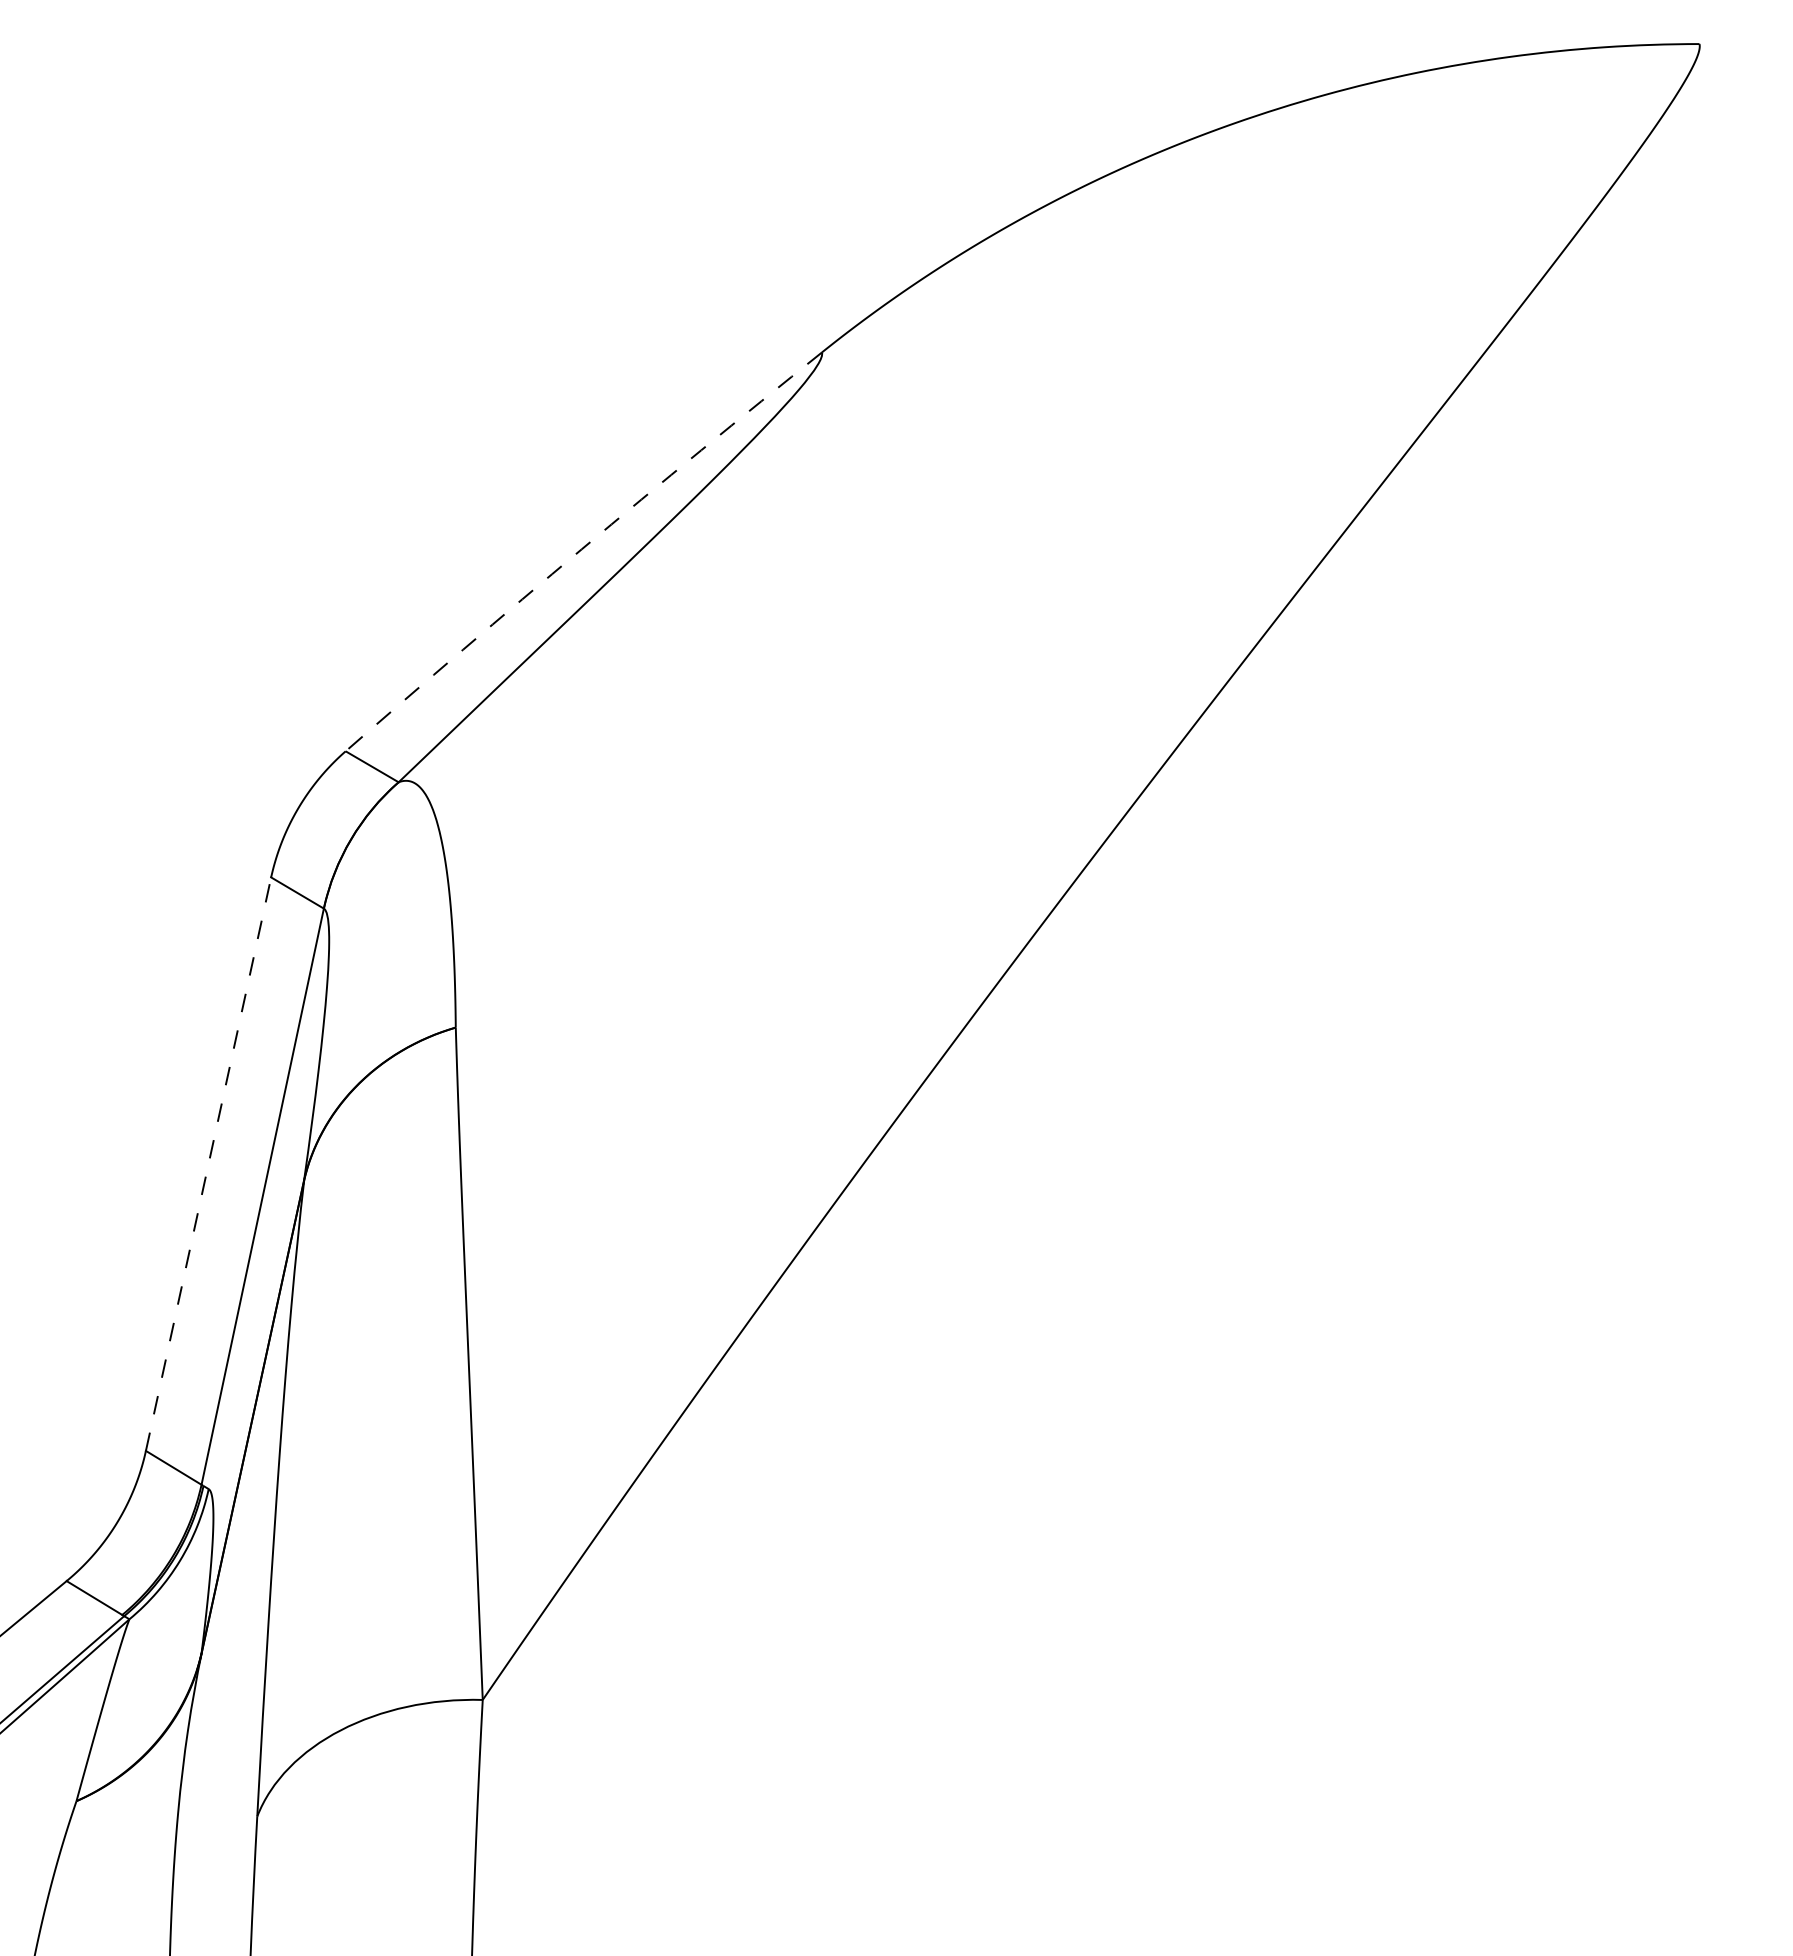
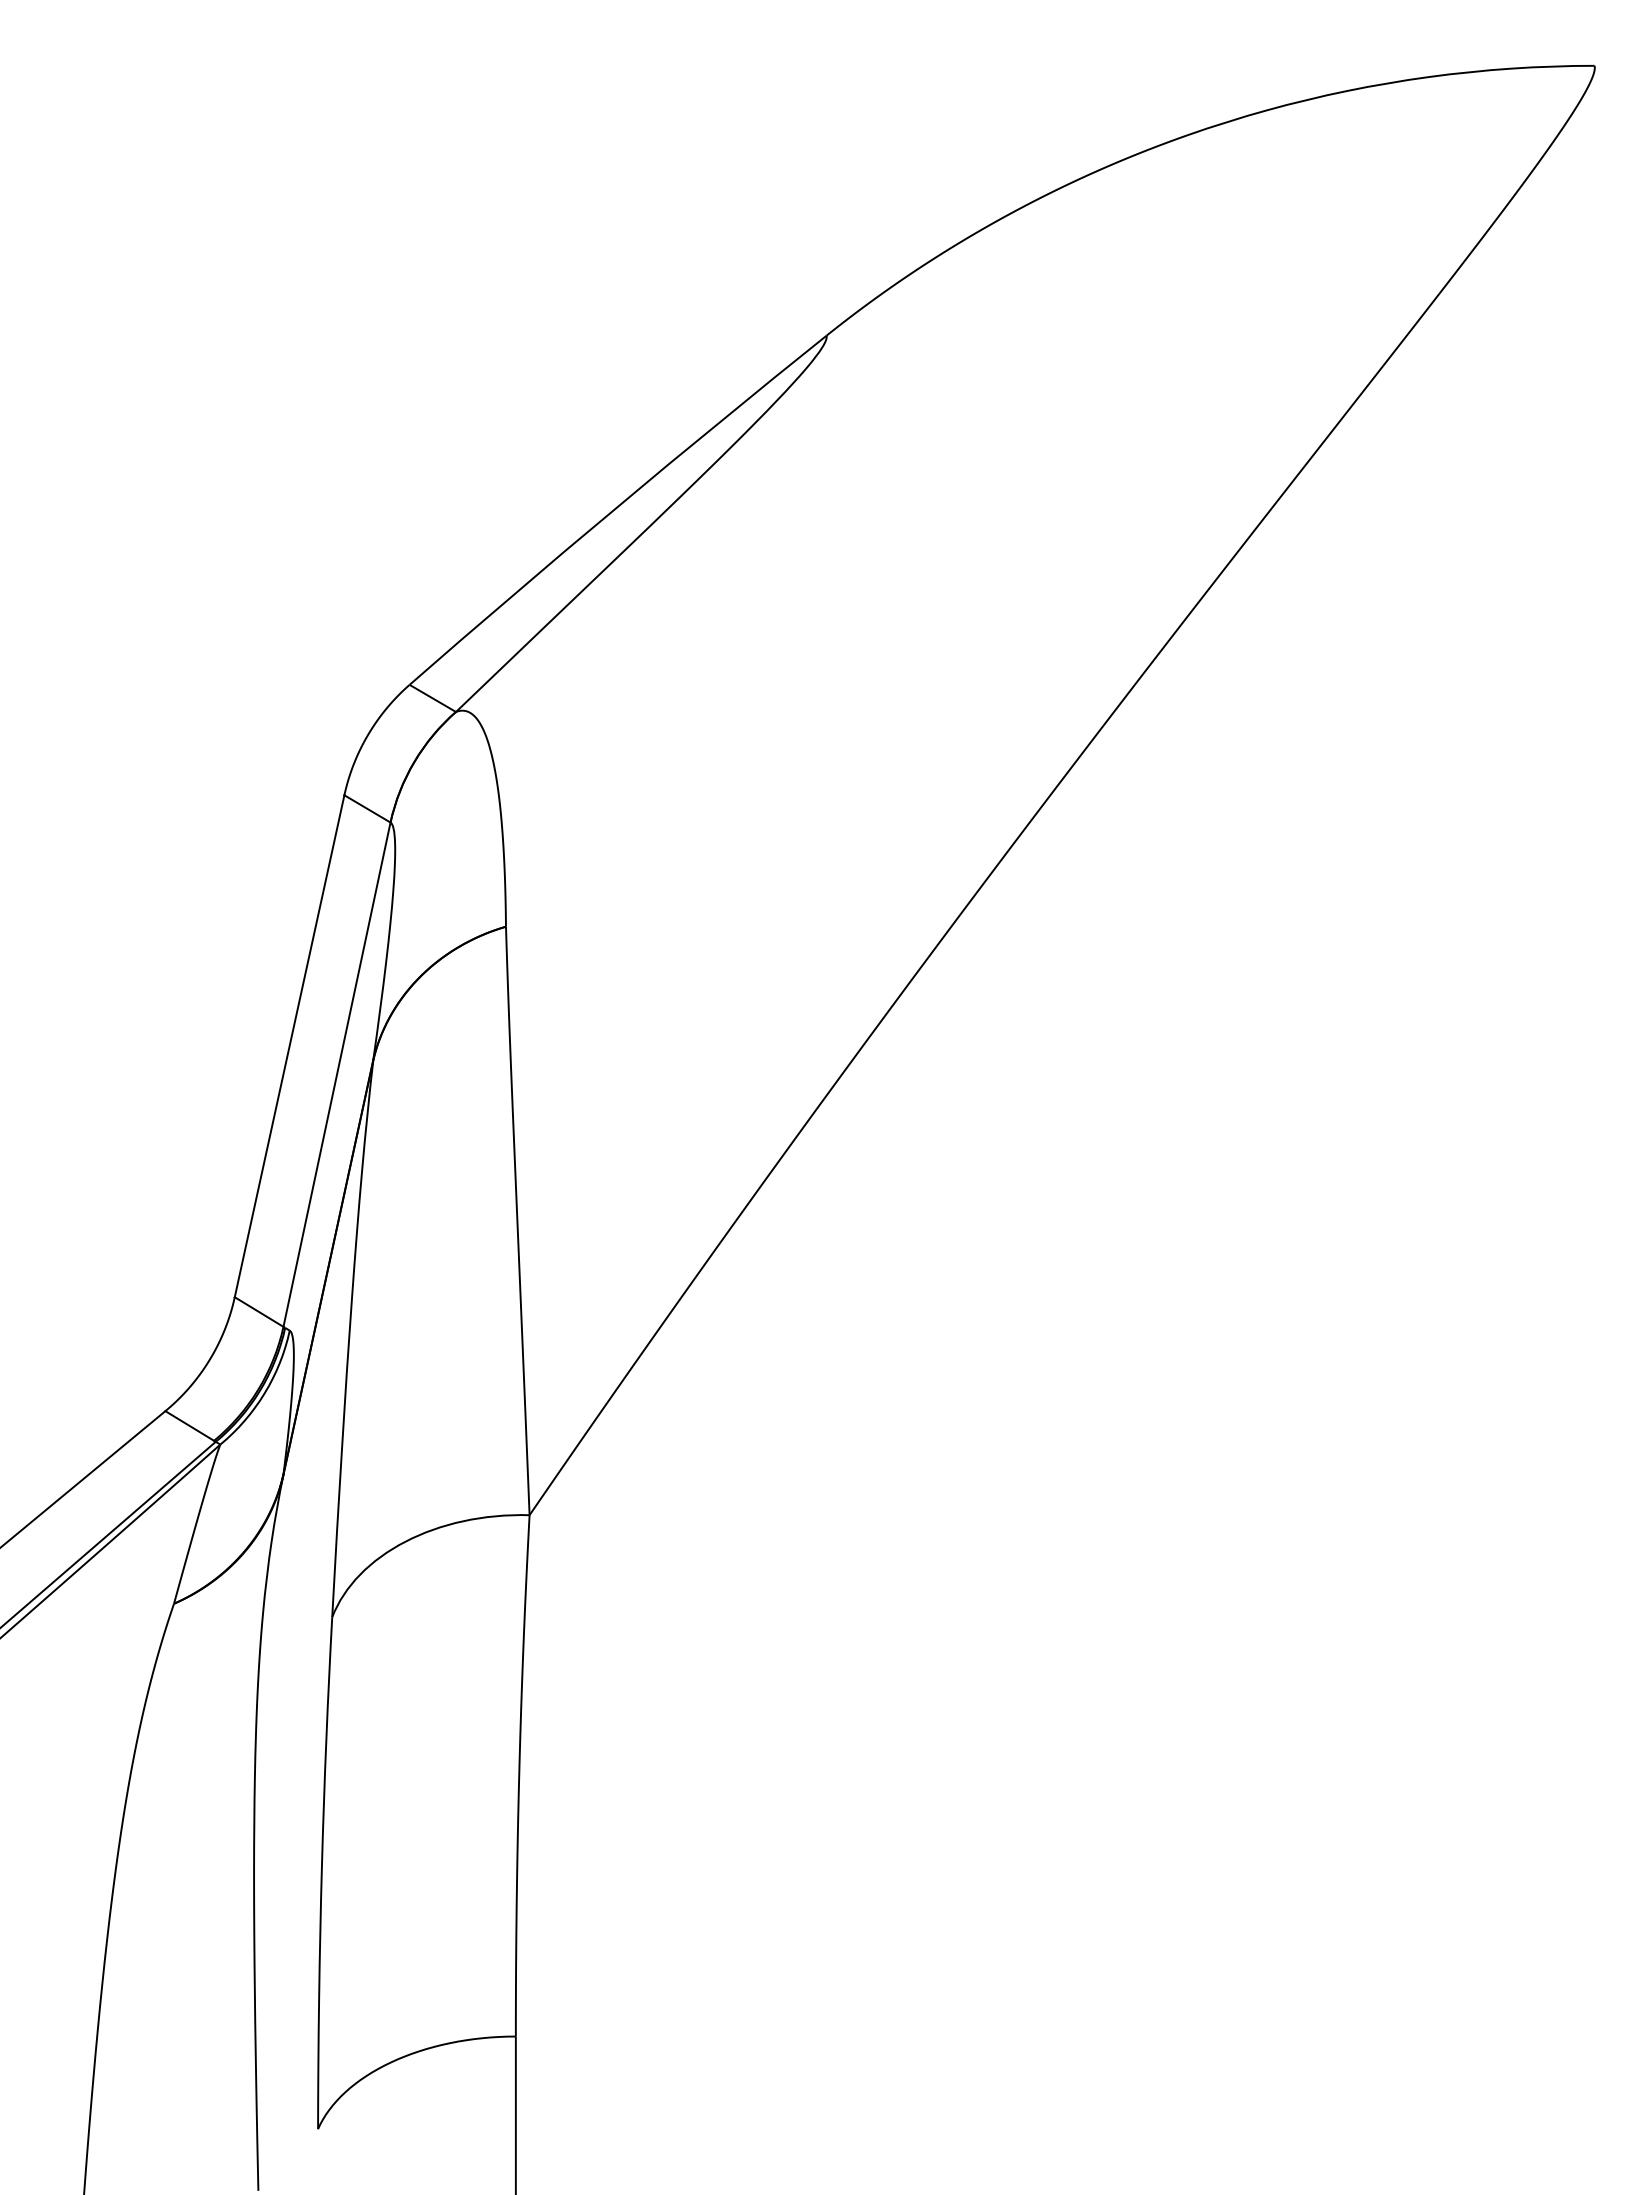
arc: (582, 549) -> (616, 508), dashed -> solid
line: (208, 1164) -> (289, 1046), dashed -> solid

